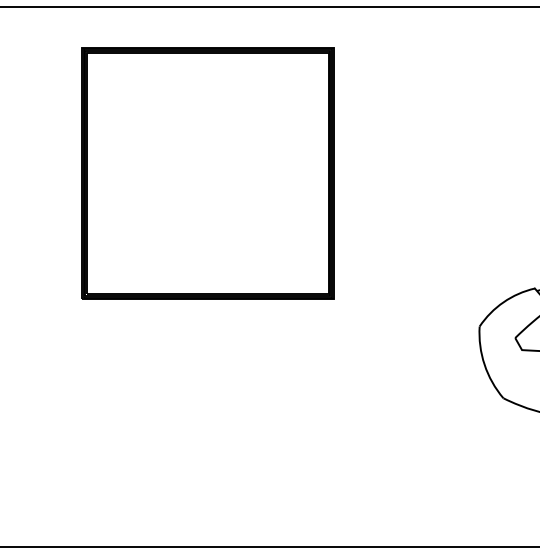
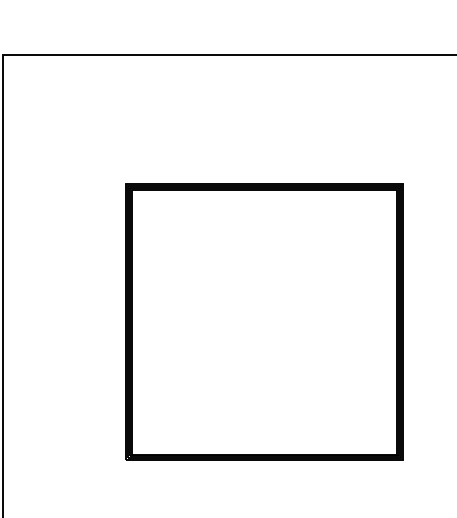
part: (207, 173) -> (263, 322), moved

